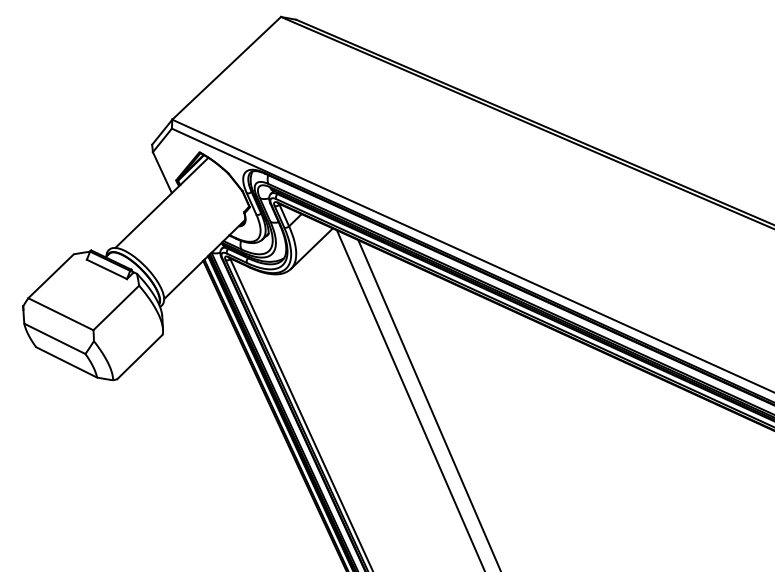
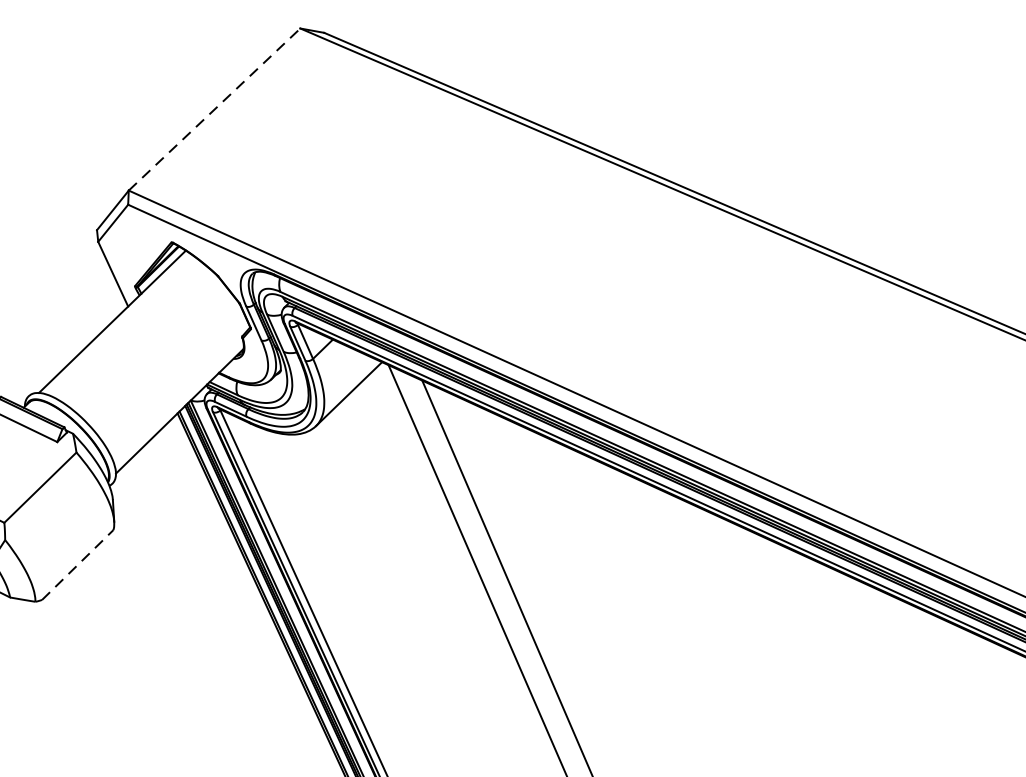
line: (226, 68) -> (214, 109), solid -> dashed
line: (139, 357) -> (77, 565), solid -> dashed

